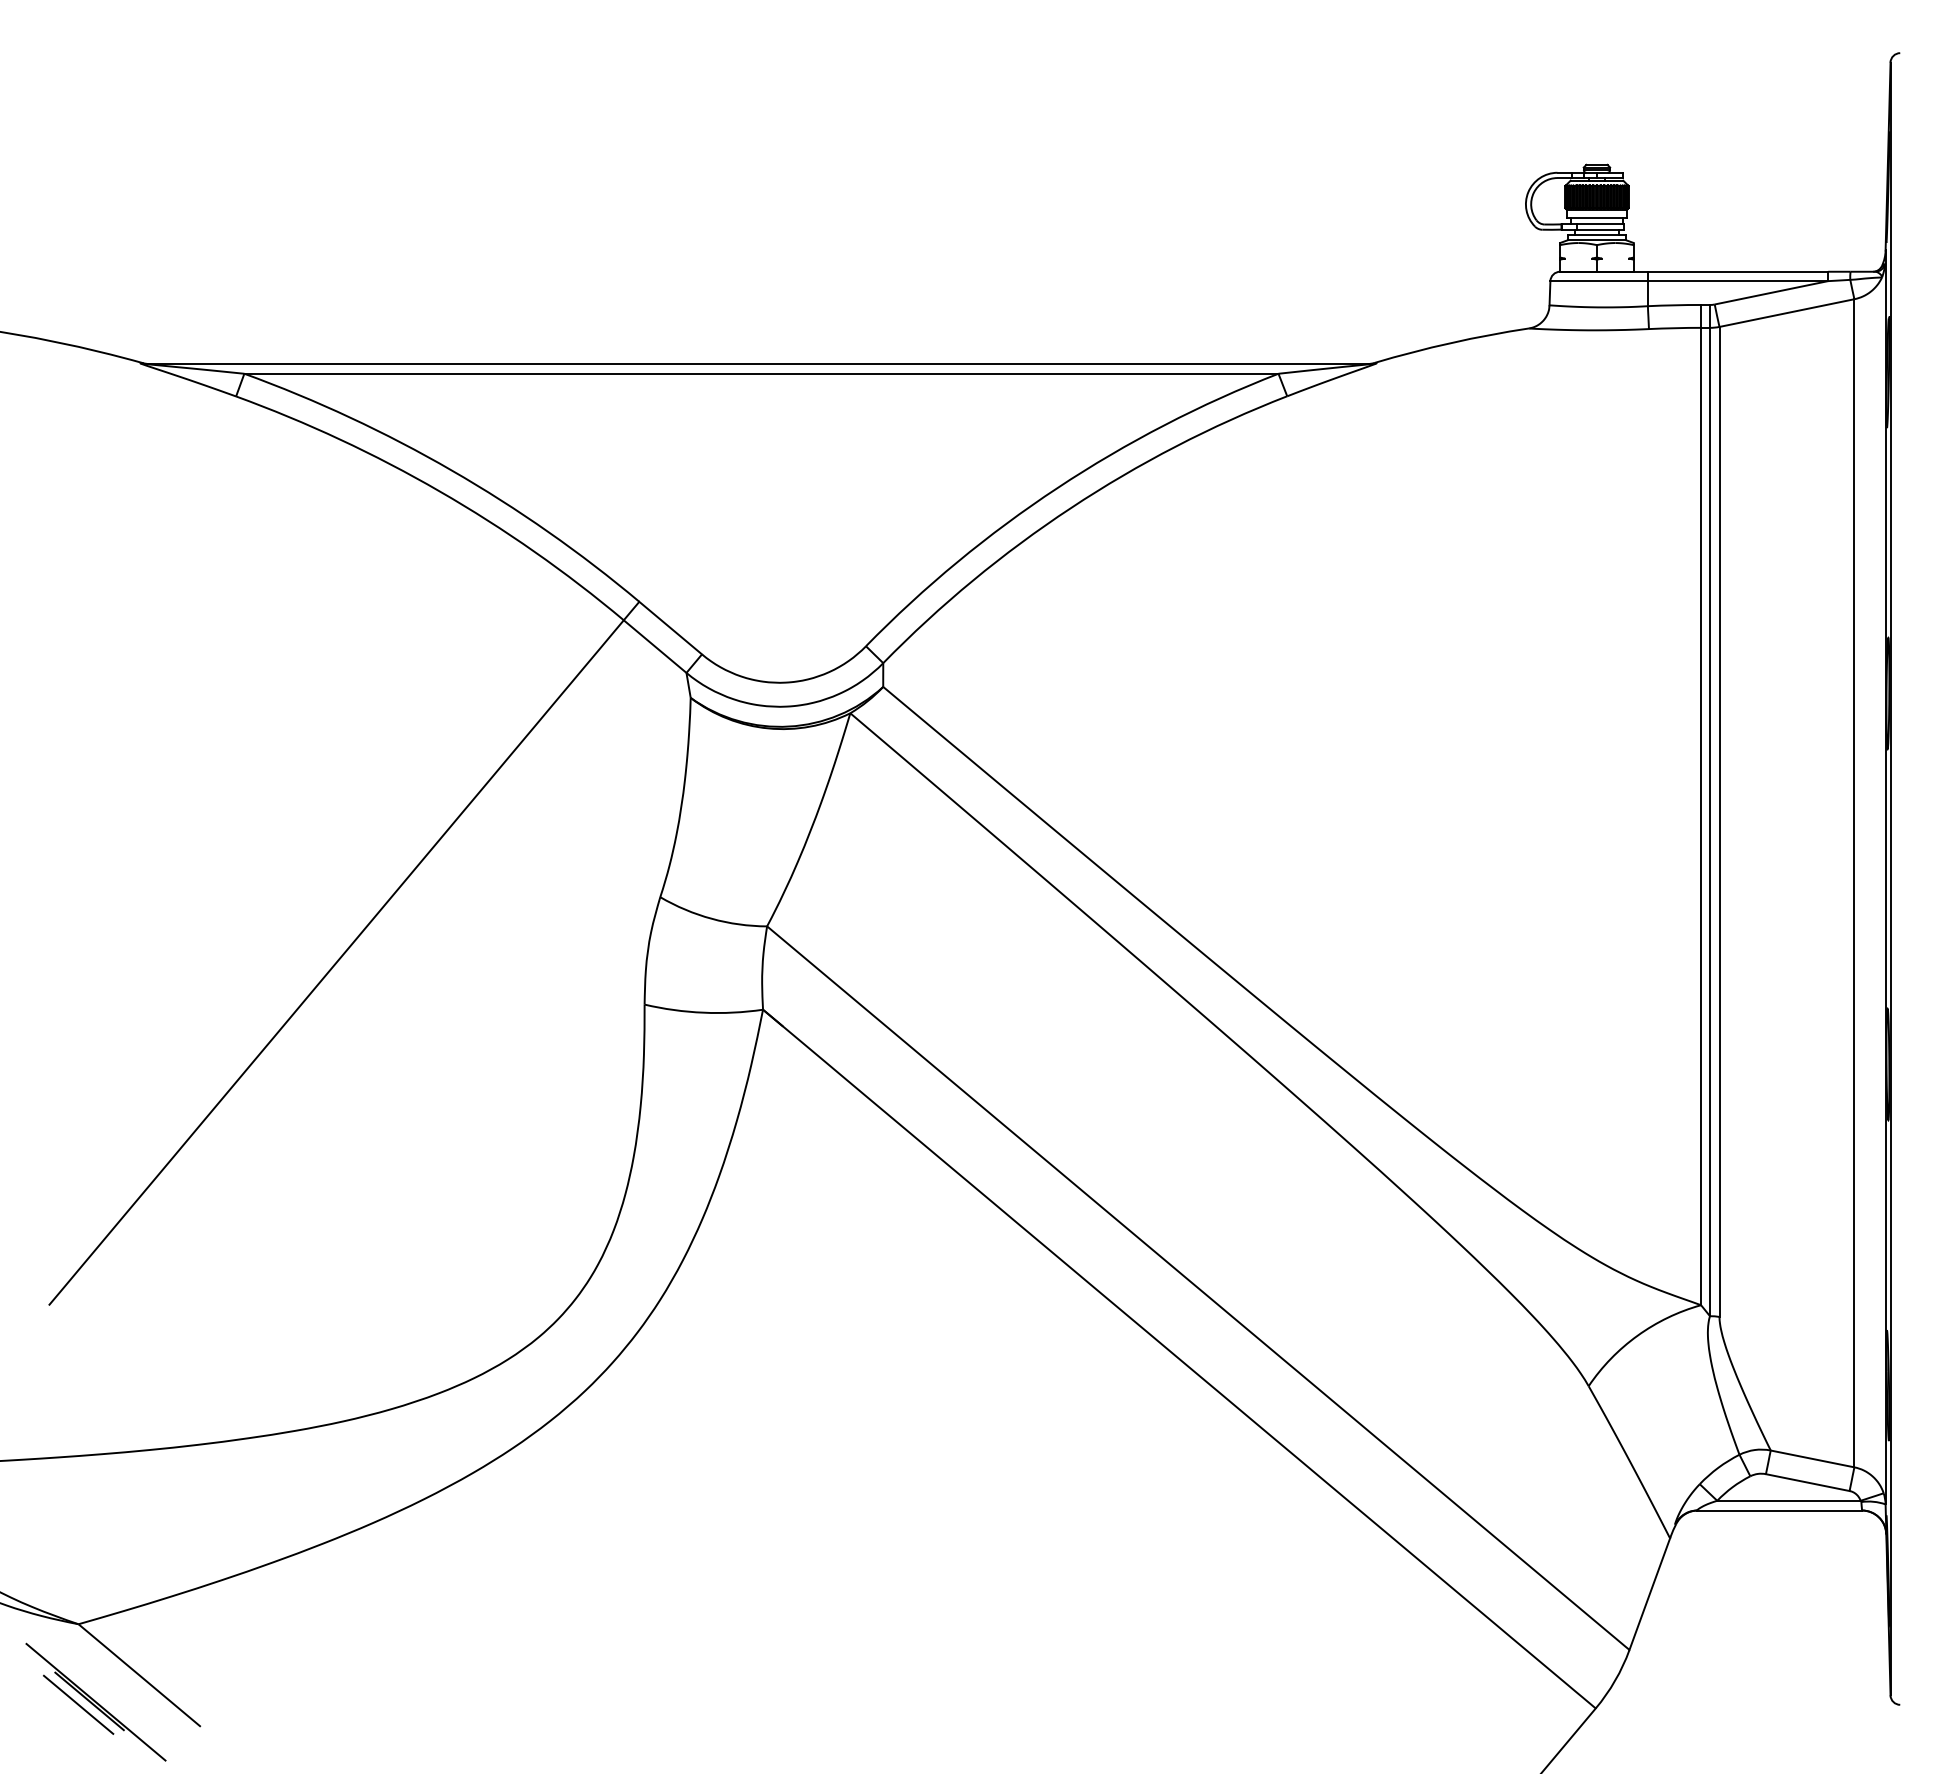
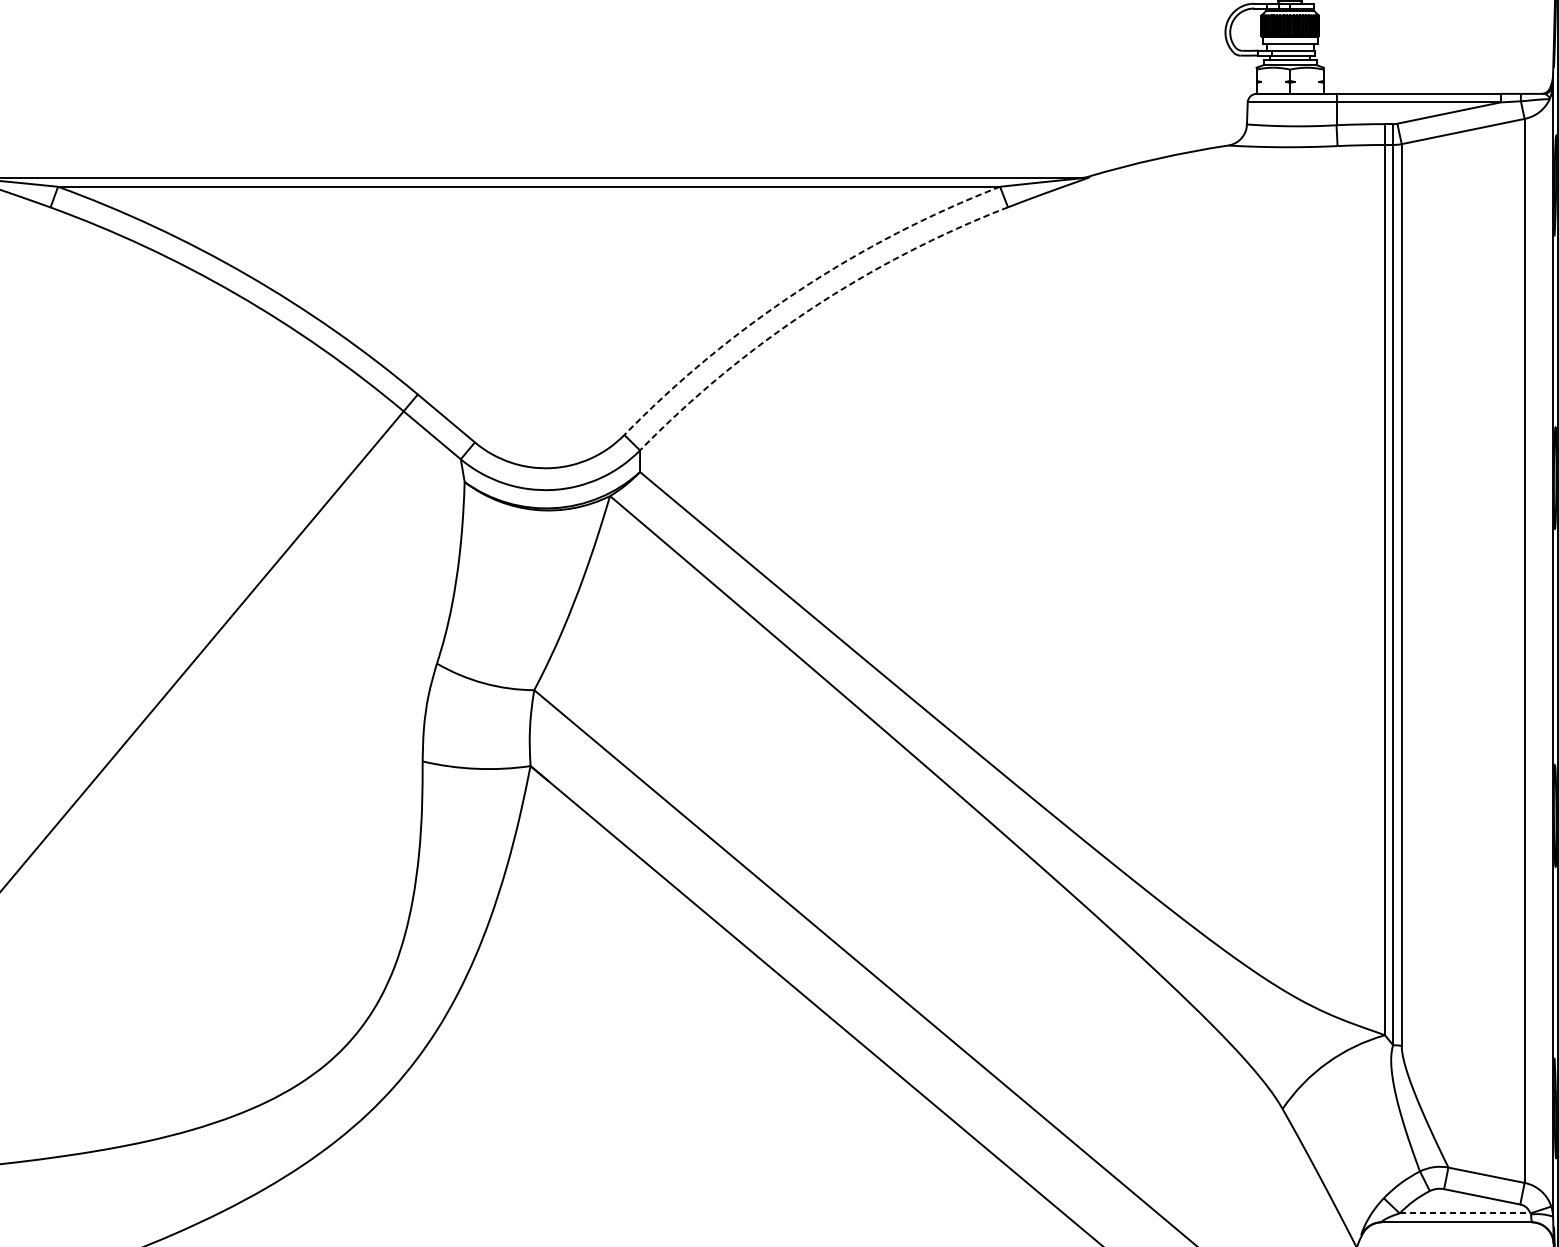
arc: (1057, 487) -> (798, 290), solid -> dashed
arc: (1070, 508) -> (810, 309), solid -> dashed
line: (1788, 1500) -> (1464, 1213), solid -> dashed

